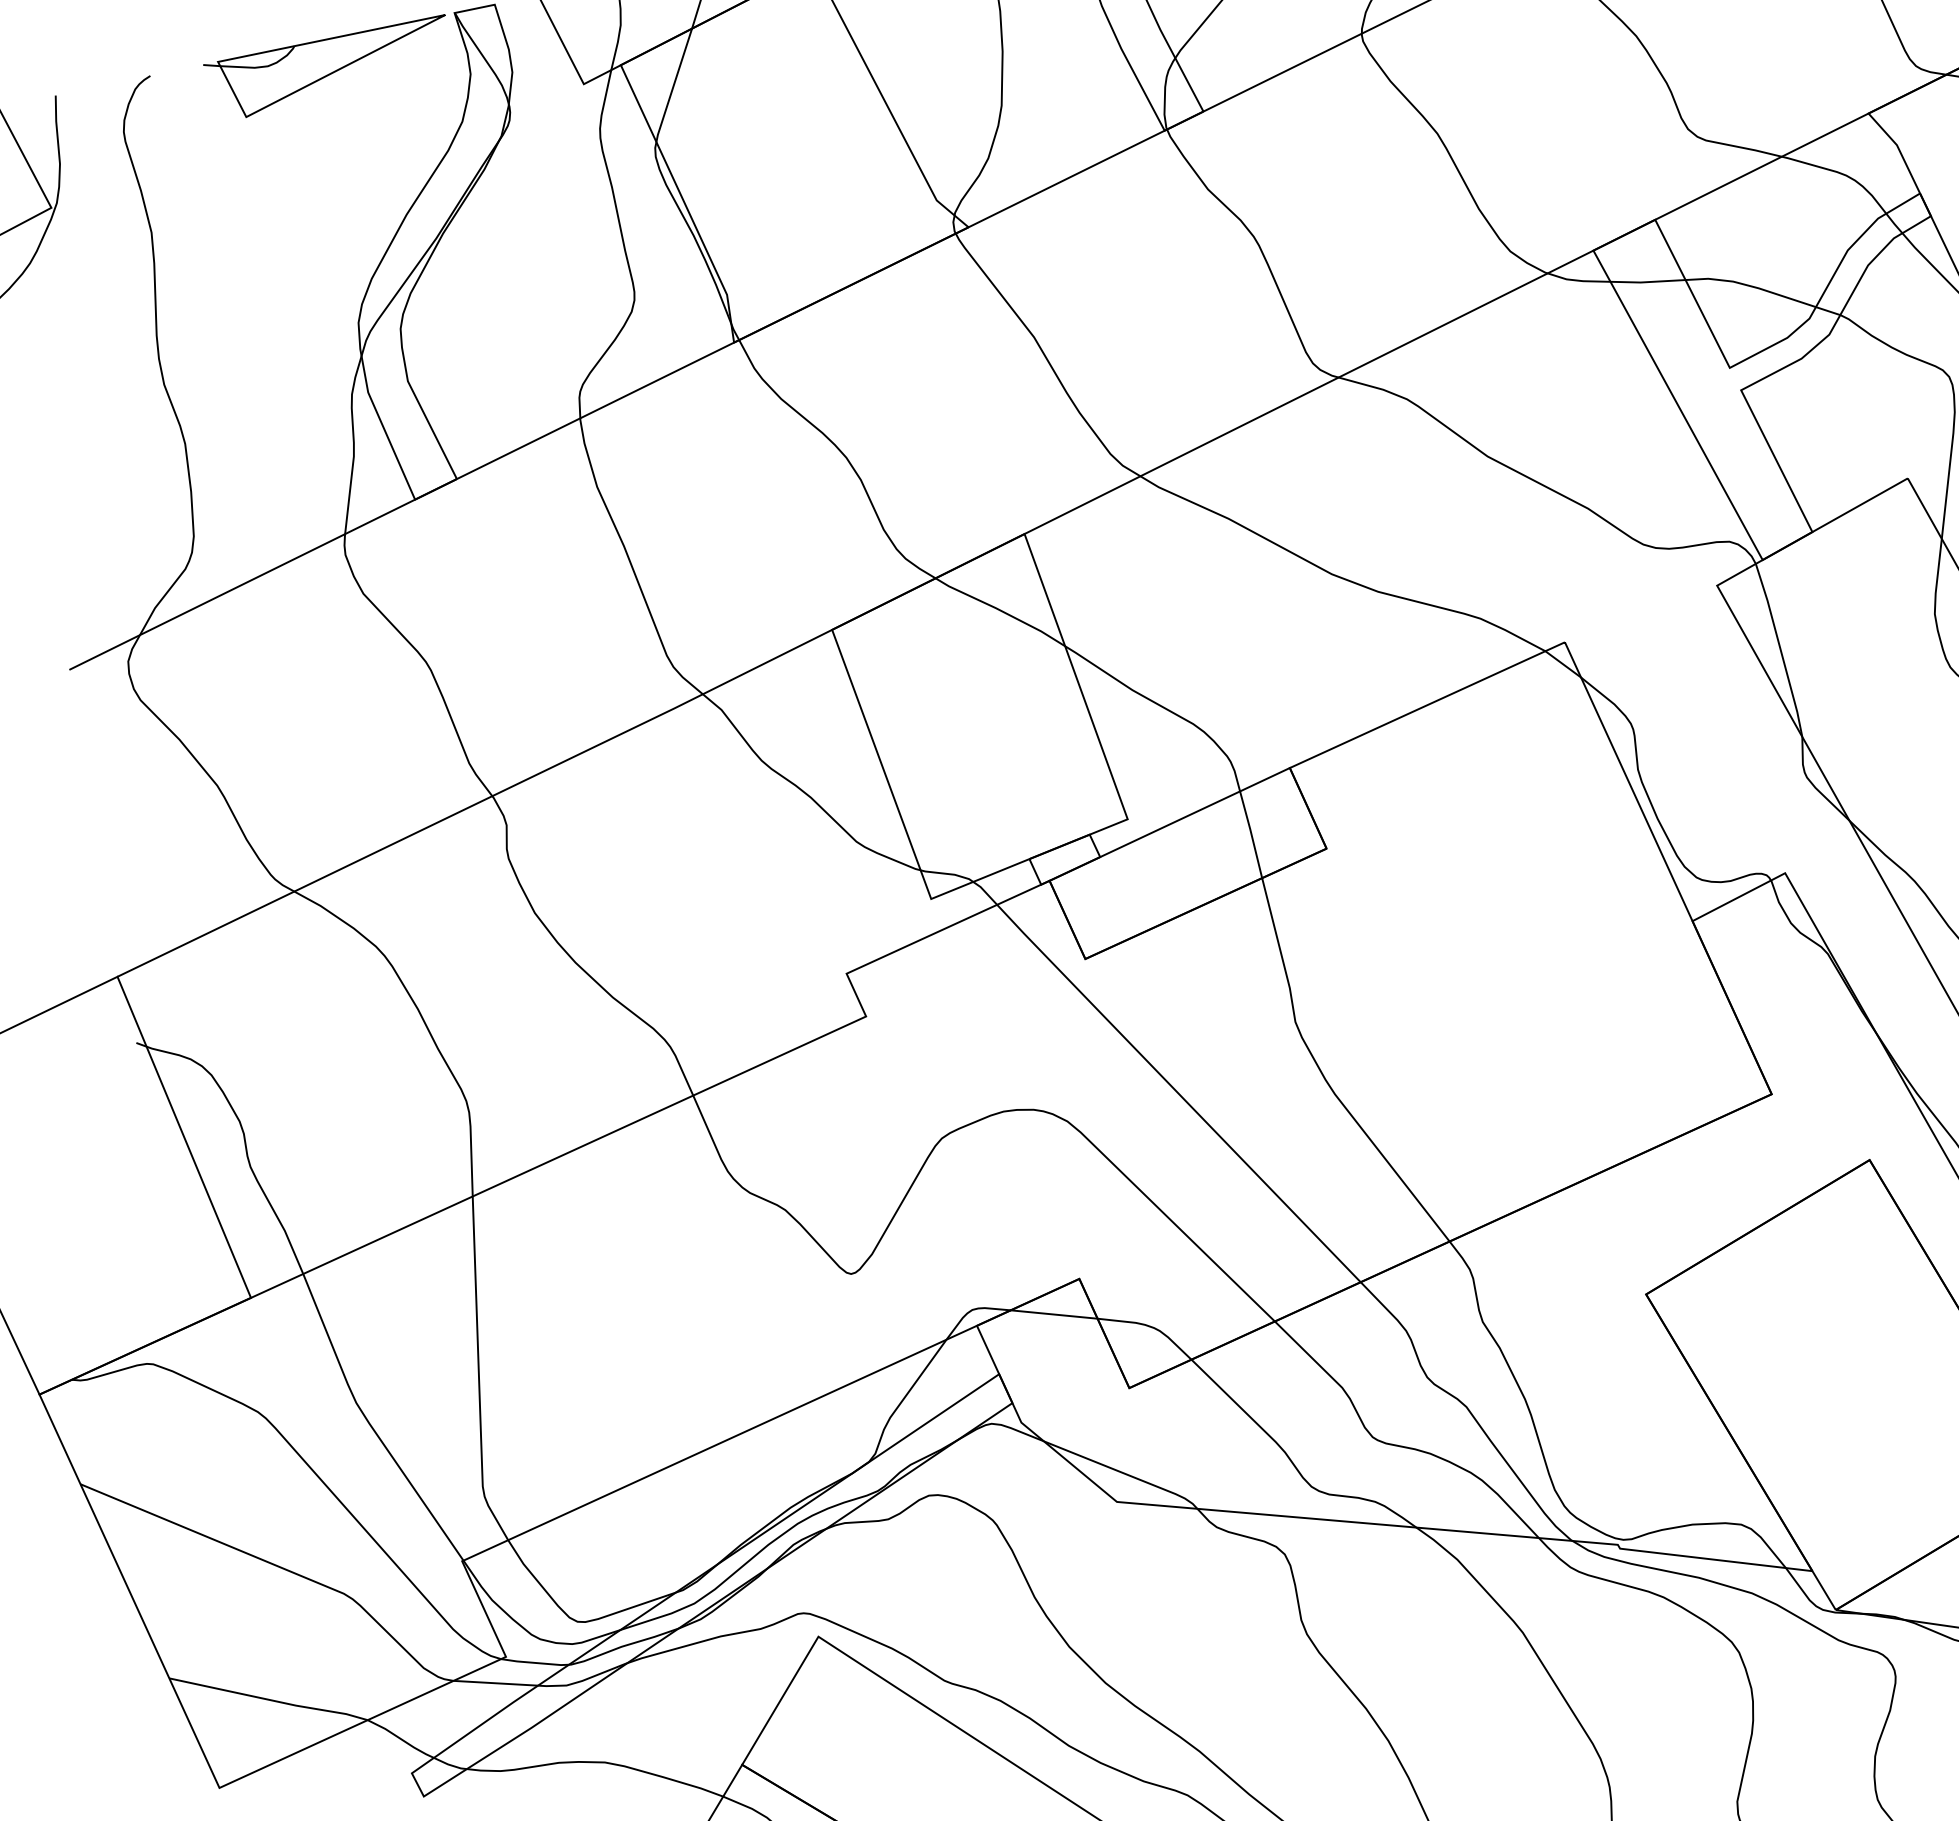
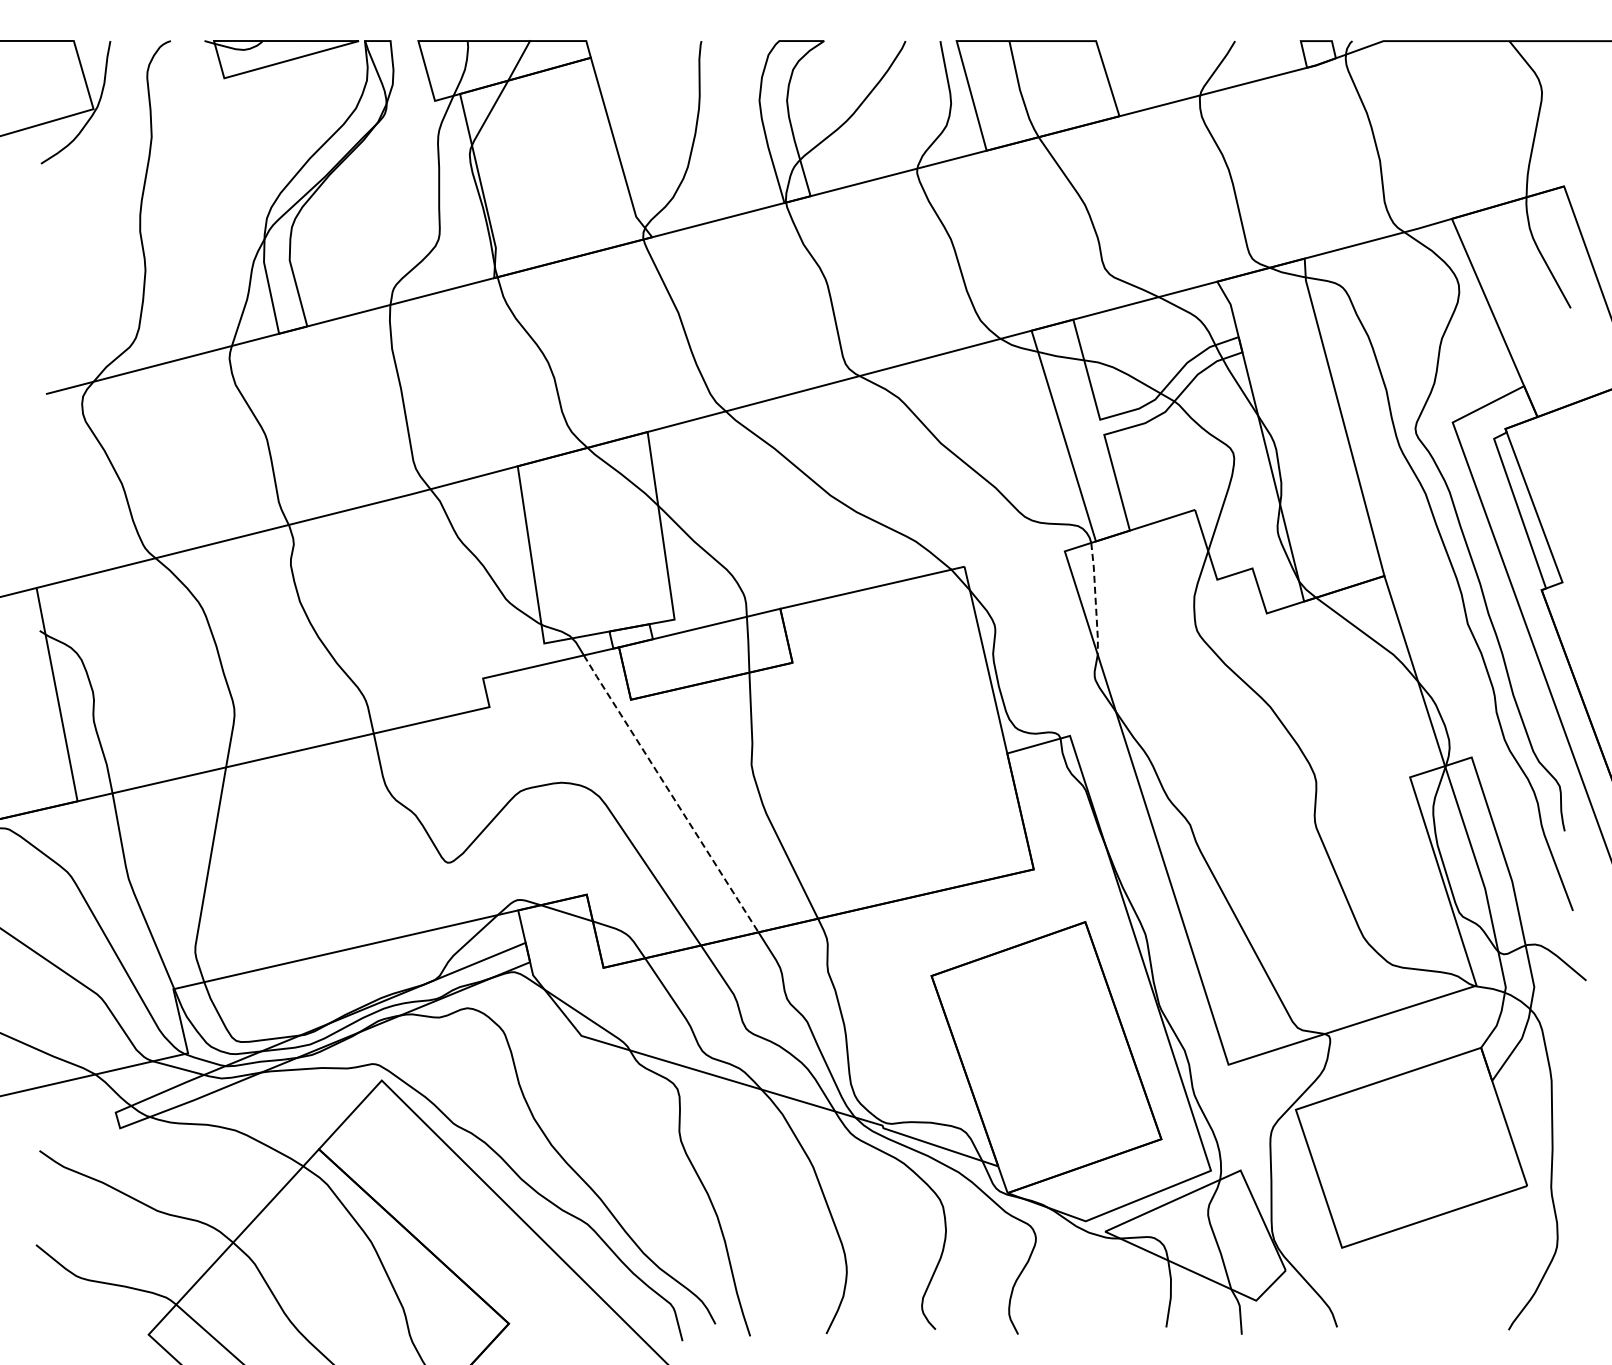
line: (1780, 649) -> (1095, 598), solid -> dashed
line: (1177, 1093) -> (670, 793), solid -> dashed

